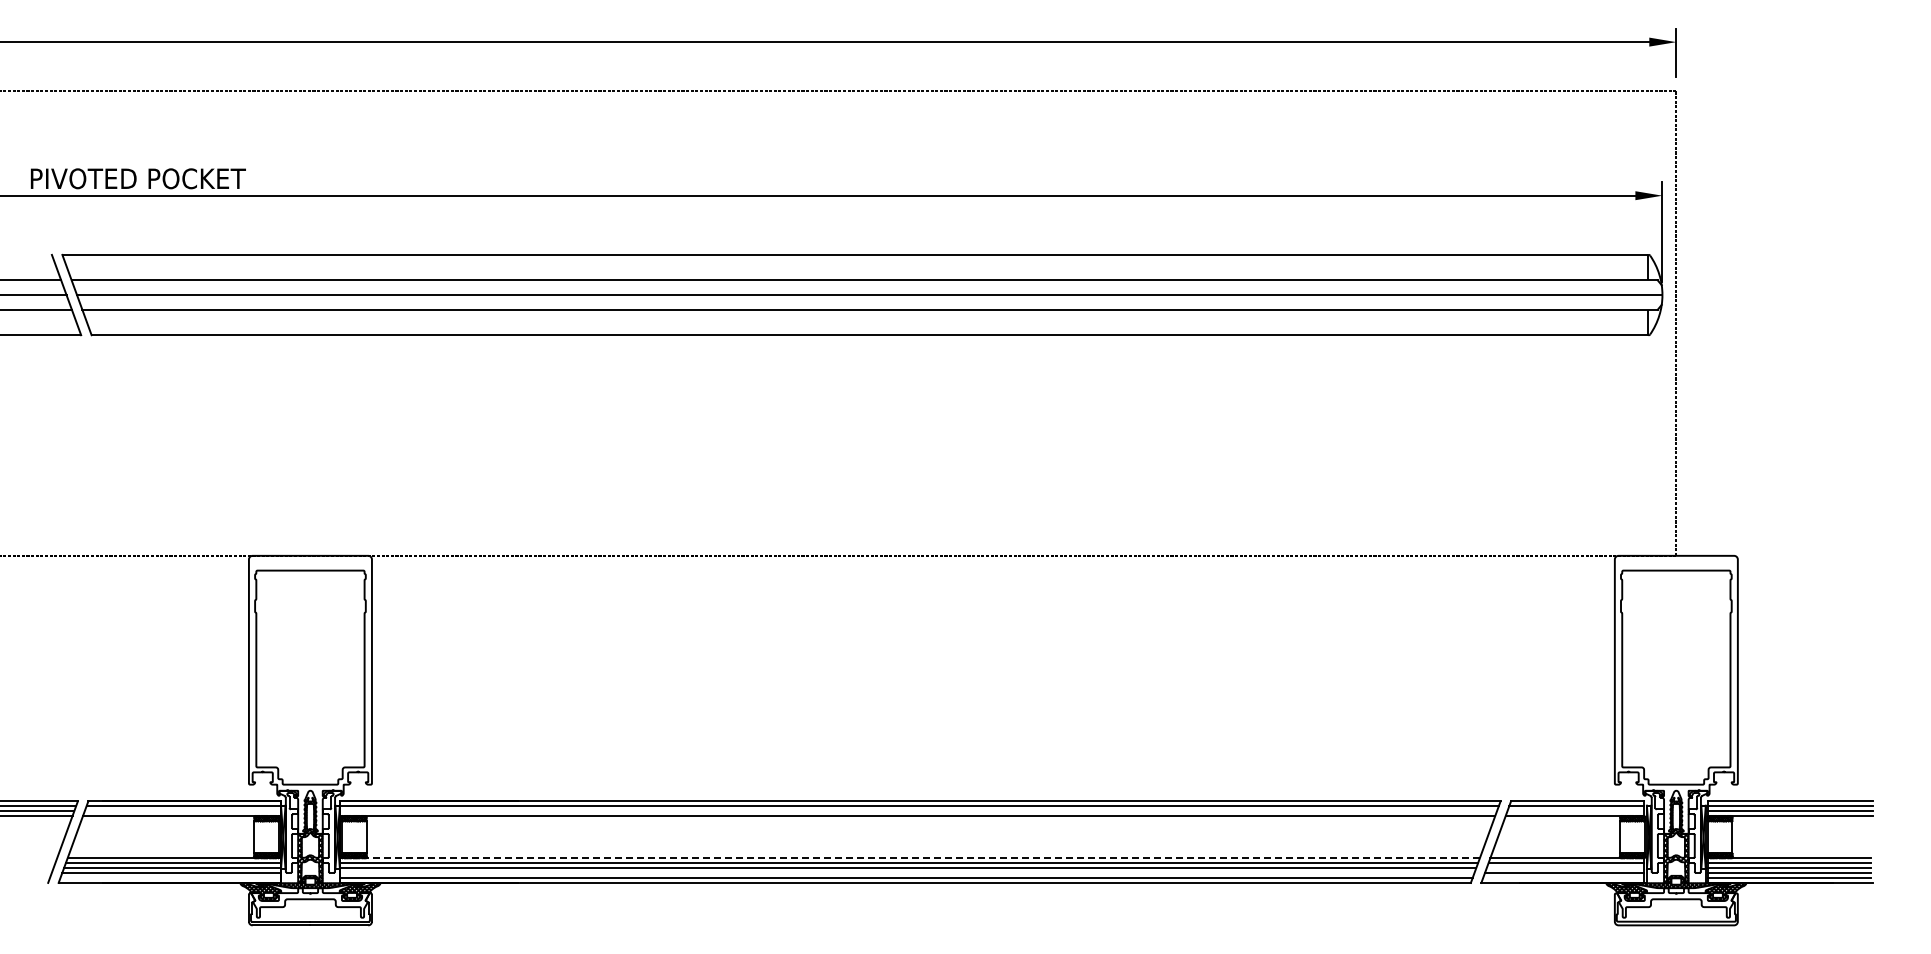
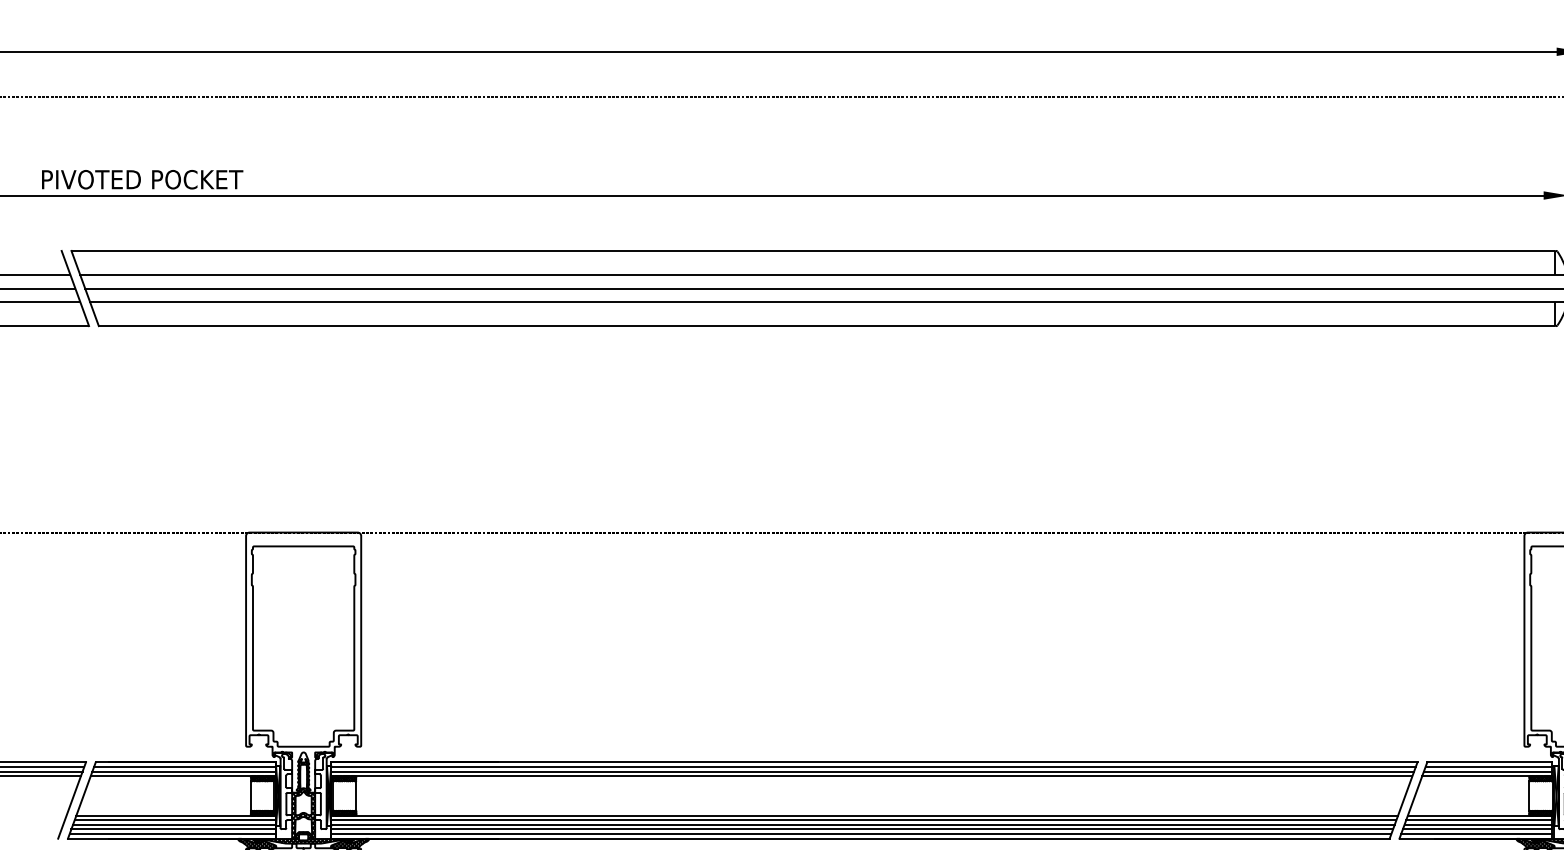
line: (182, 811) -> (183, 771), added
line: (918, 811) -> (872, 771), added
line: (1575, 811) -> (1487, 771), added
line: (909, 858) -> (864, 815), dashed -> solid
line: (1565, 868) -> (1478, 825), added
line: (906, 873) -> (861, 829), added
line: (170, 877) -> (172, 833), added
line: (1563, 877) -> (1476, 833), added

